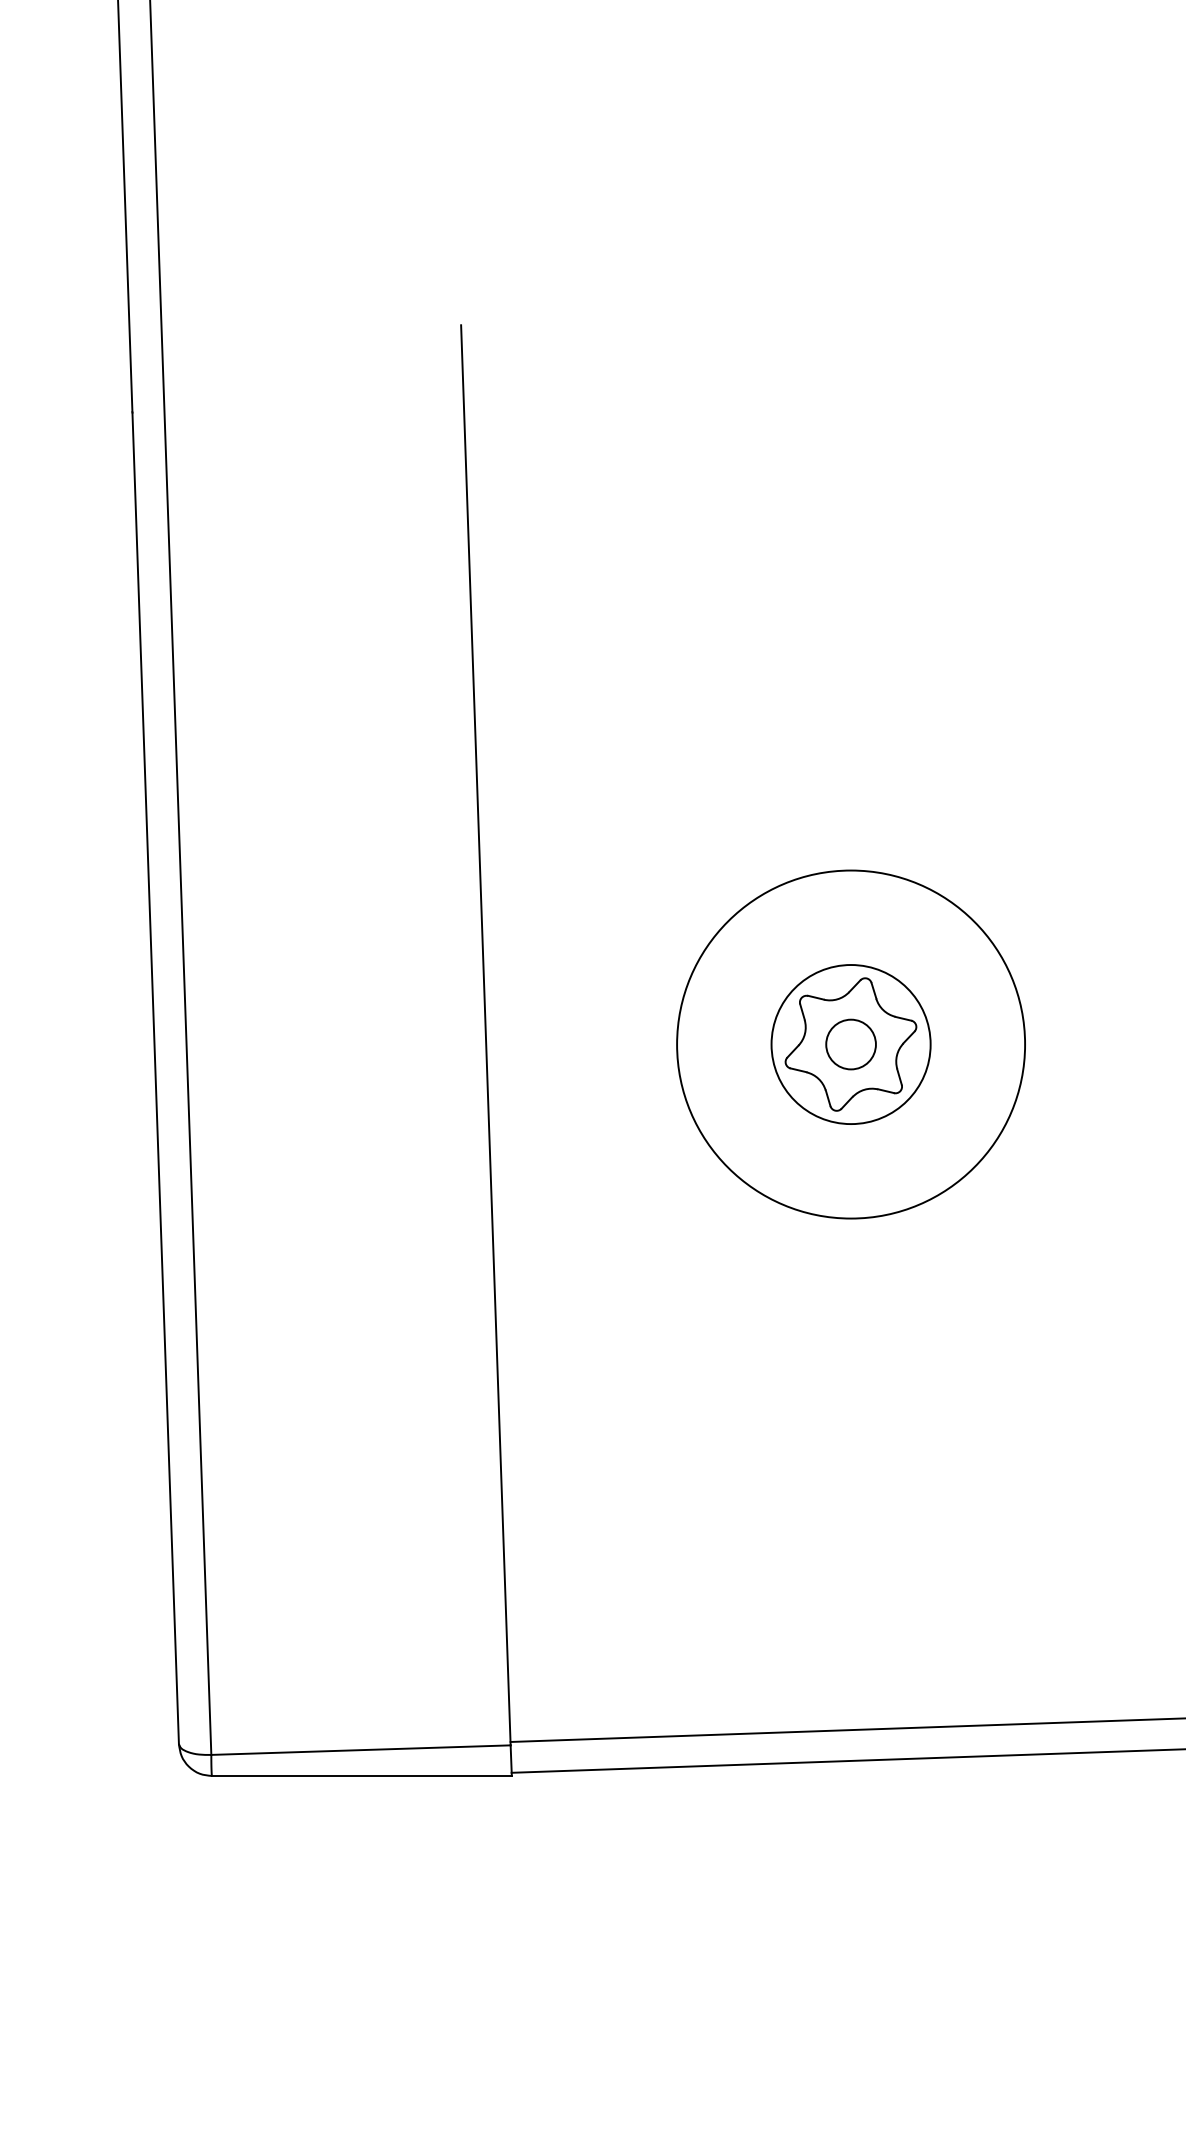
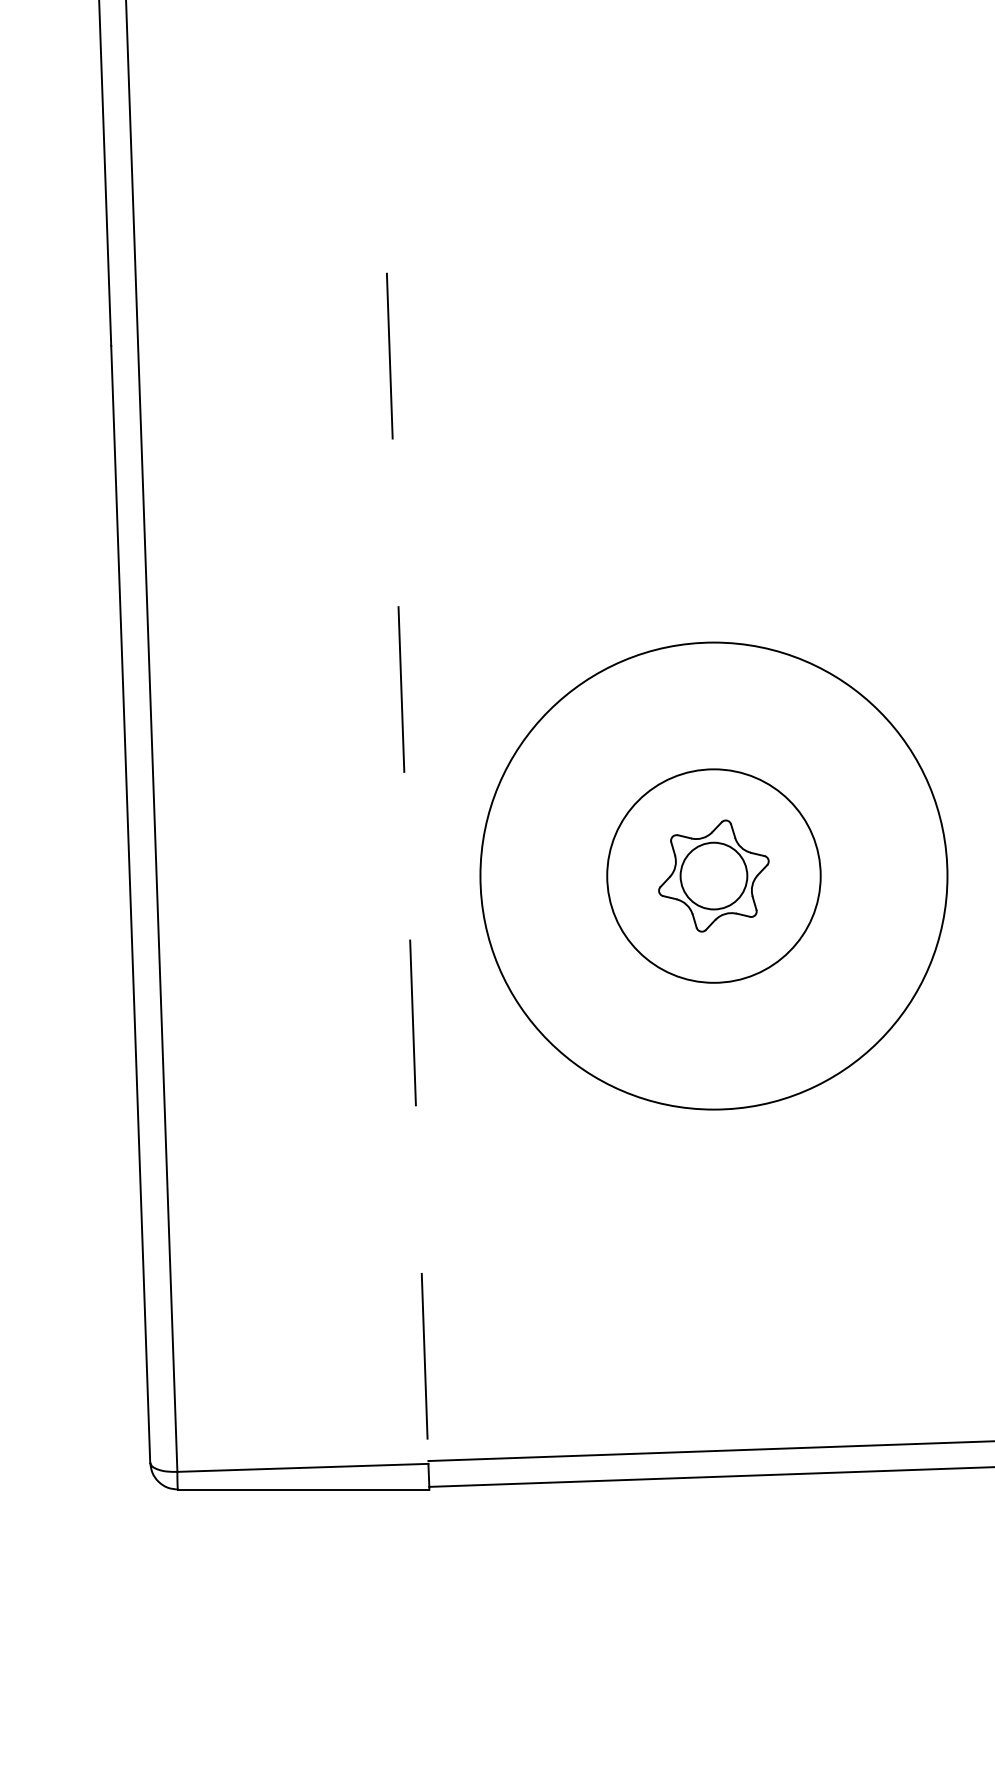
line: (485, 1035) -> (407, 868), solid -> dashed
circle: (850, 1043) -> (713, 875), size x1.6
circle: (850, 1043) -> (713, 875), size x1.6
circle: (850, 1045) -> (713, 876), size x1.6

